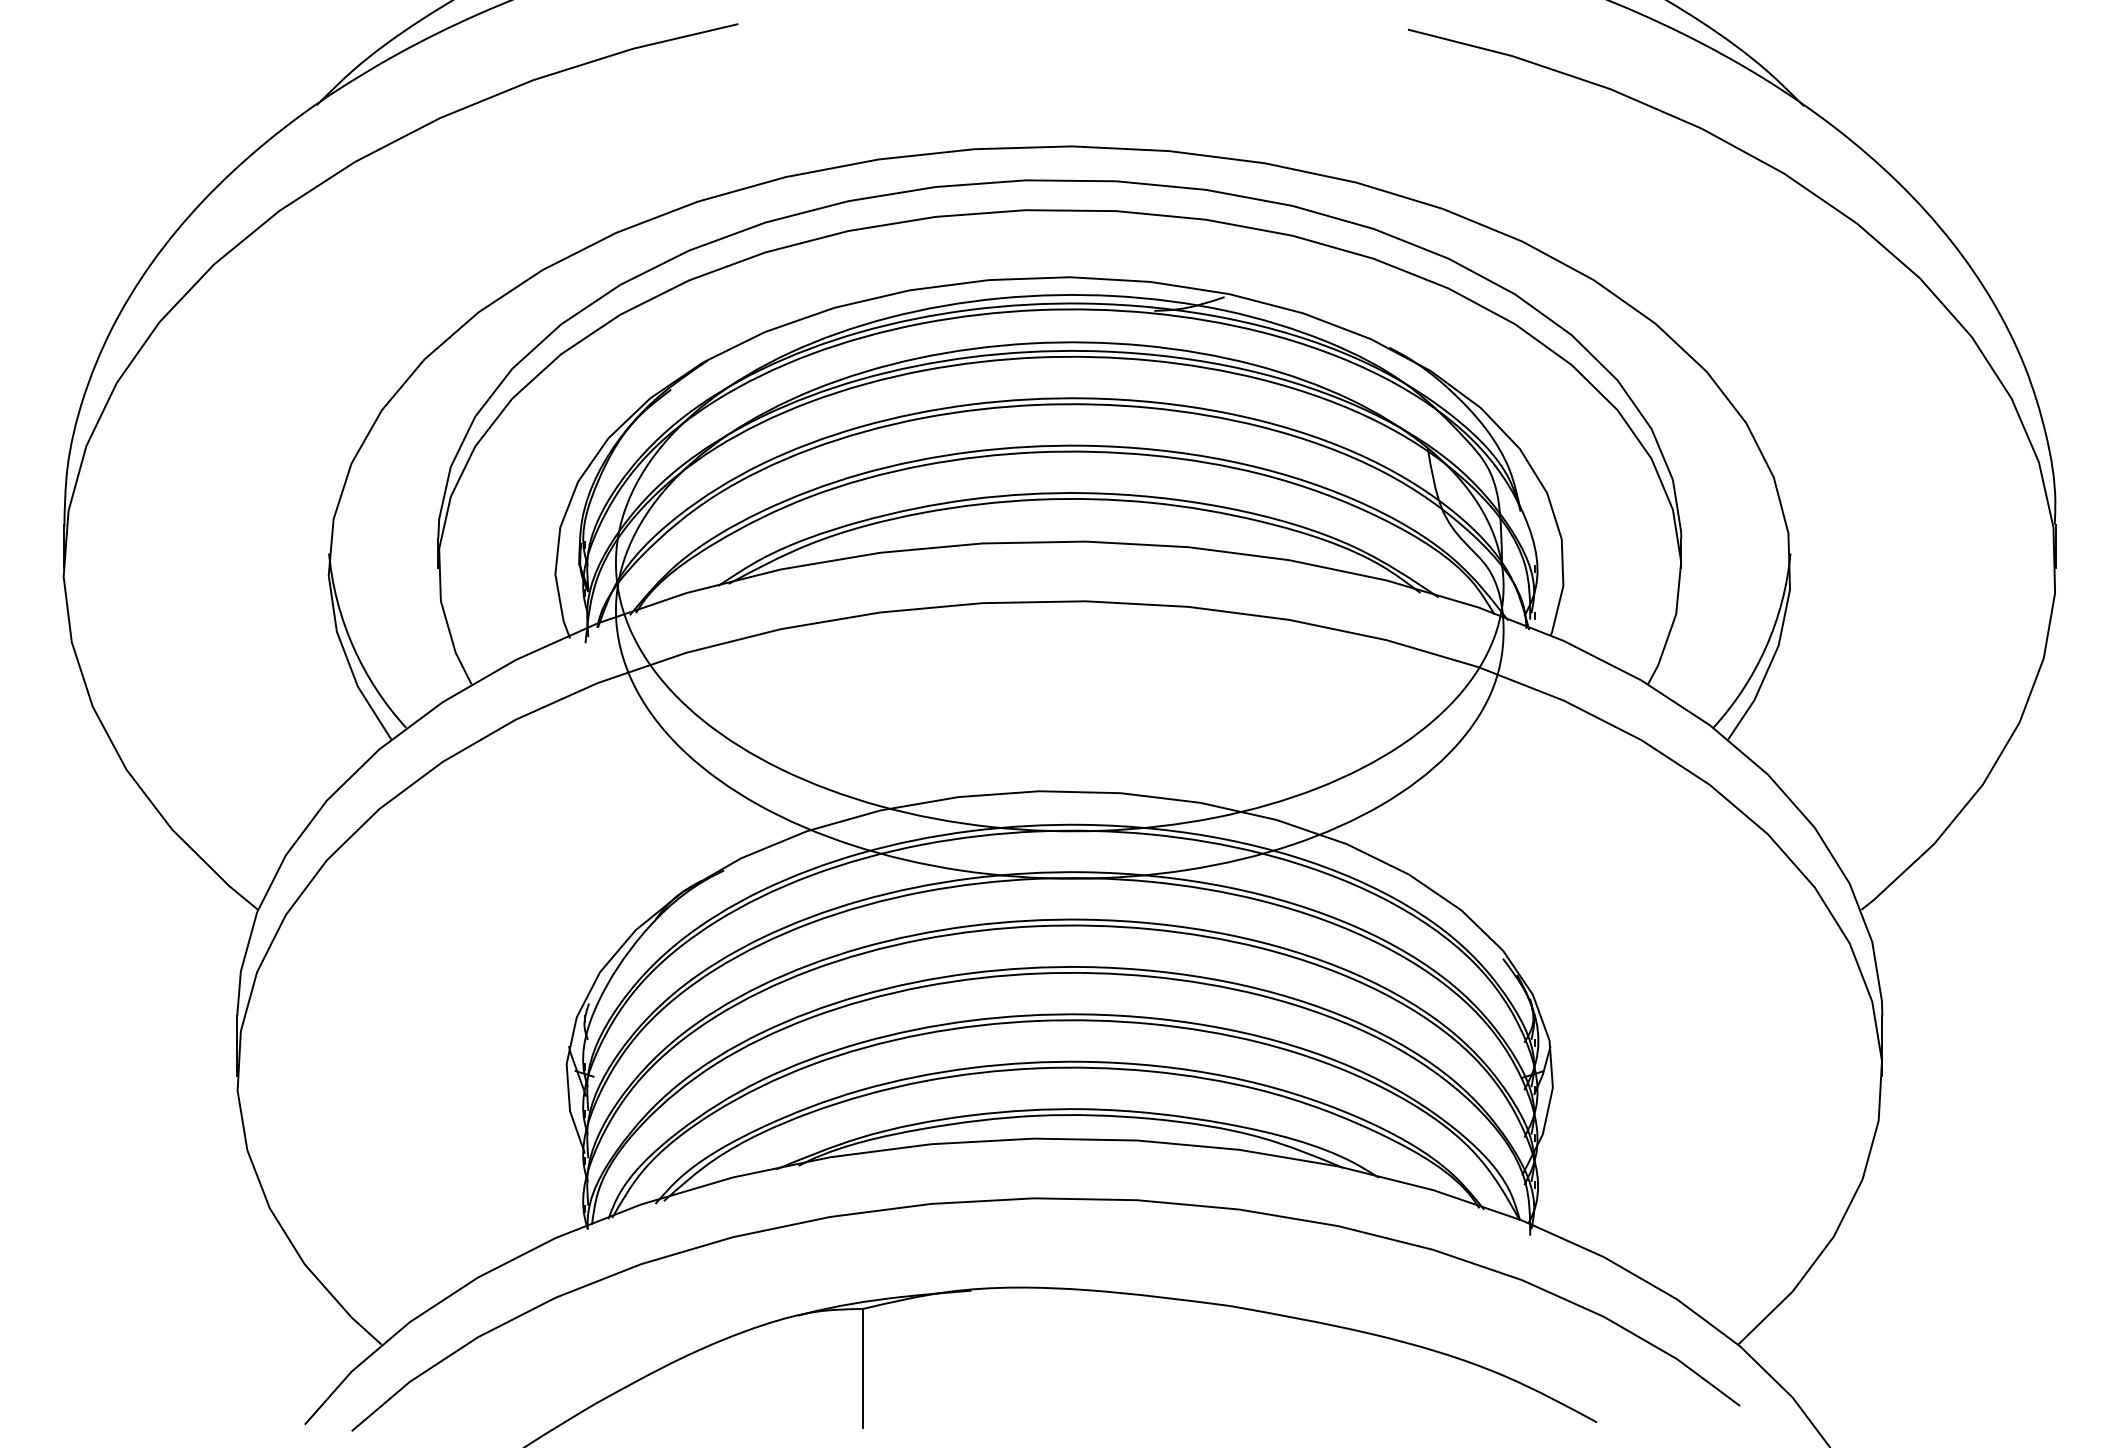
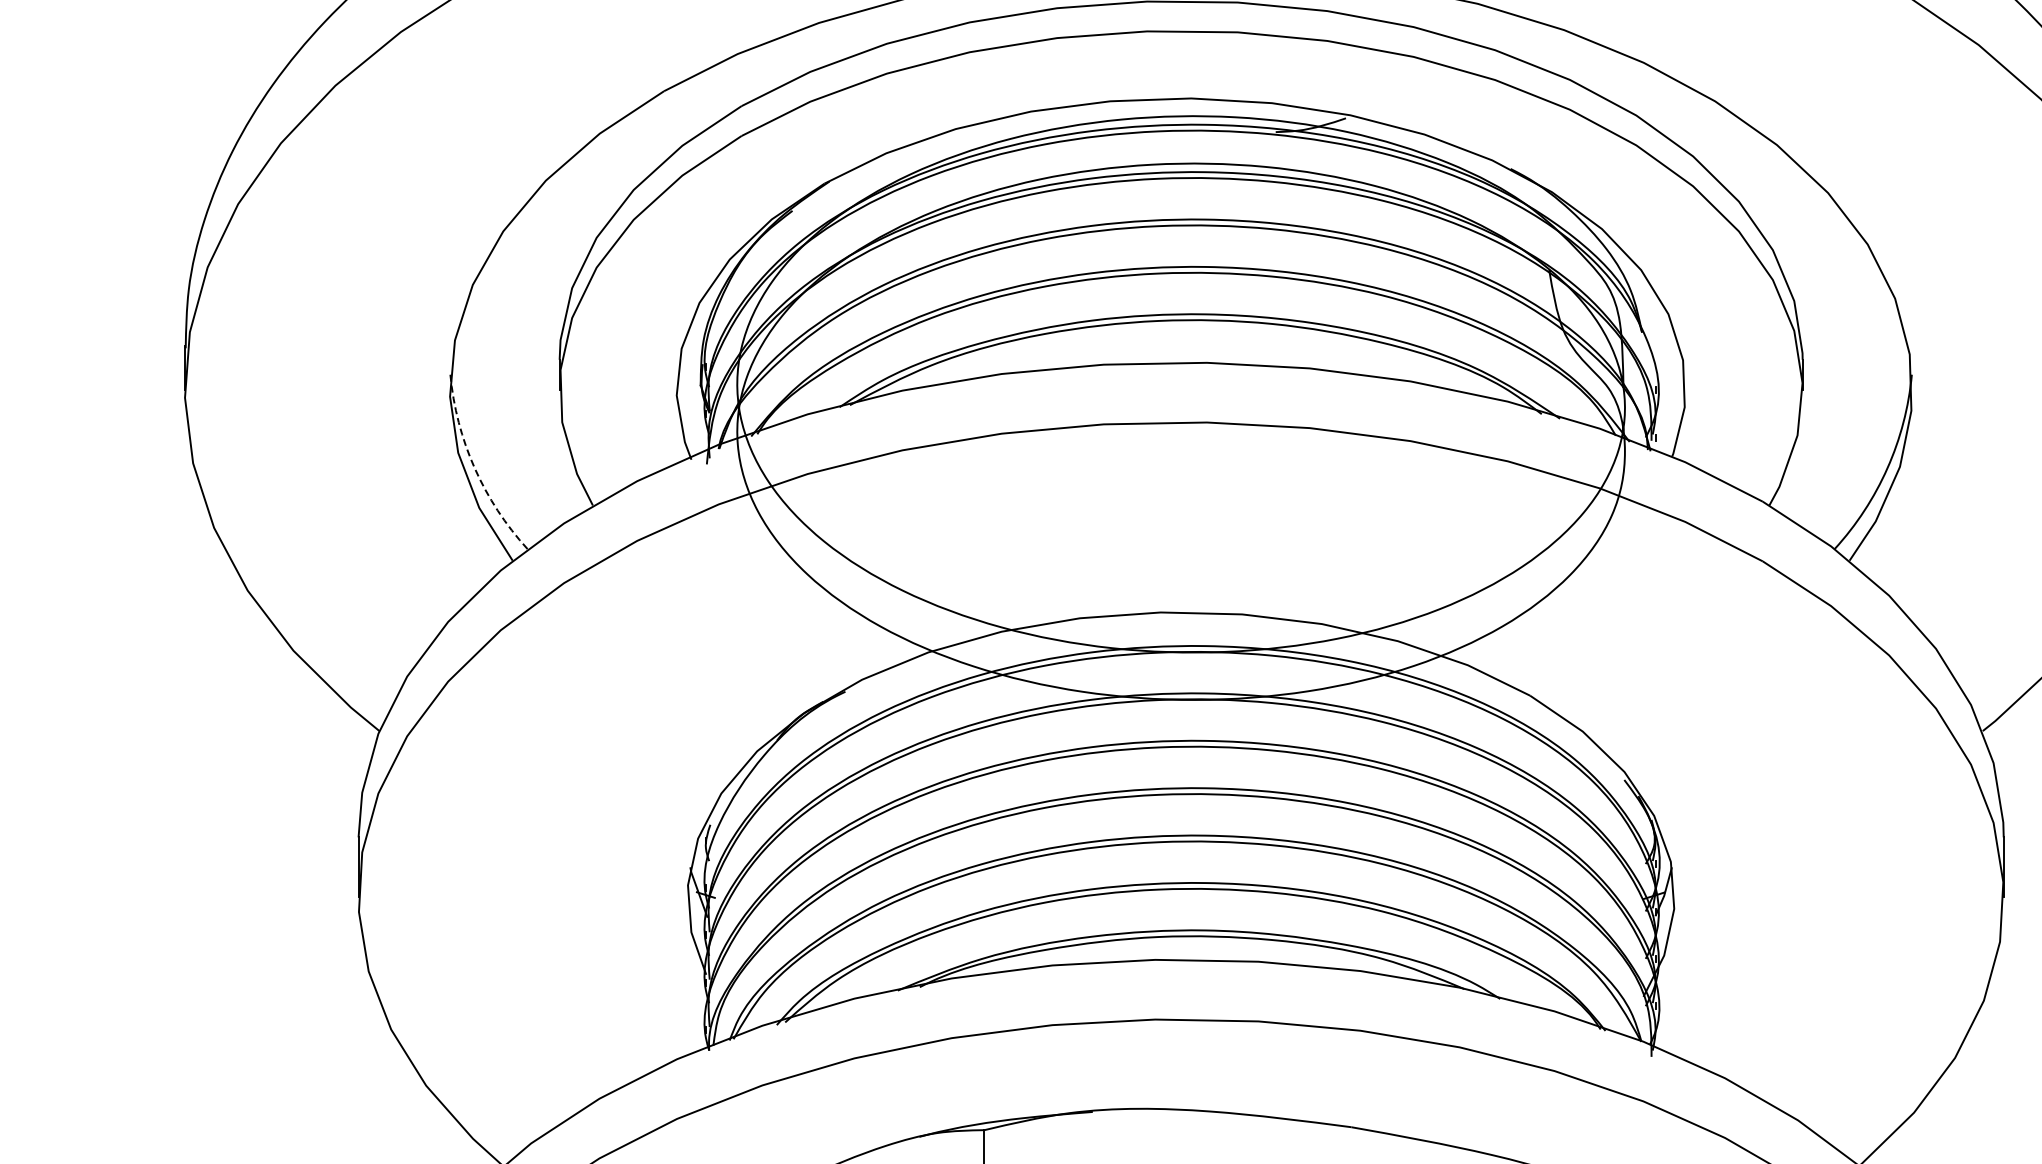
arc: (353, 647) -> (474, 468), solid -> dashed

